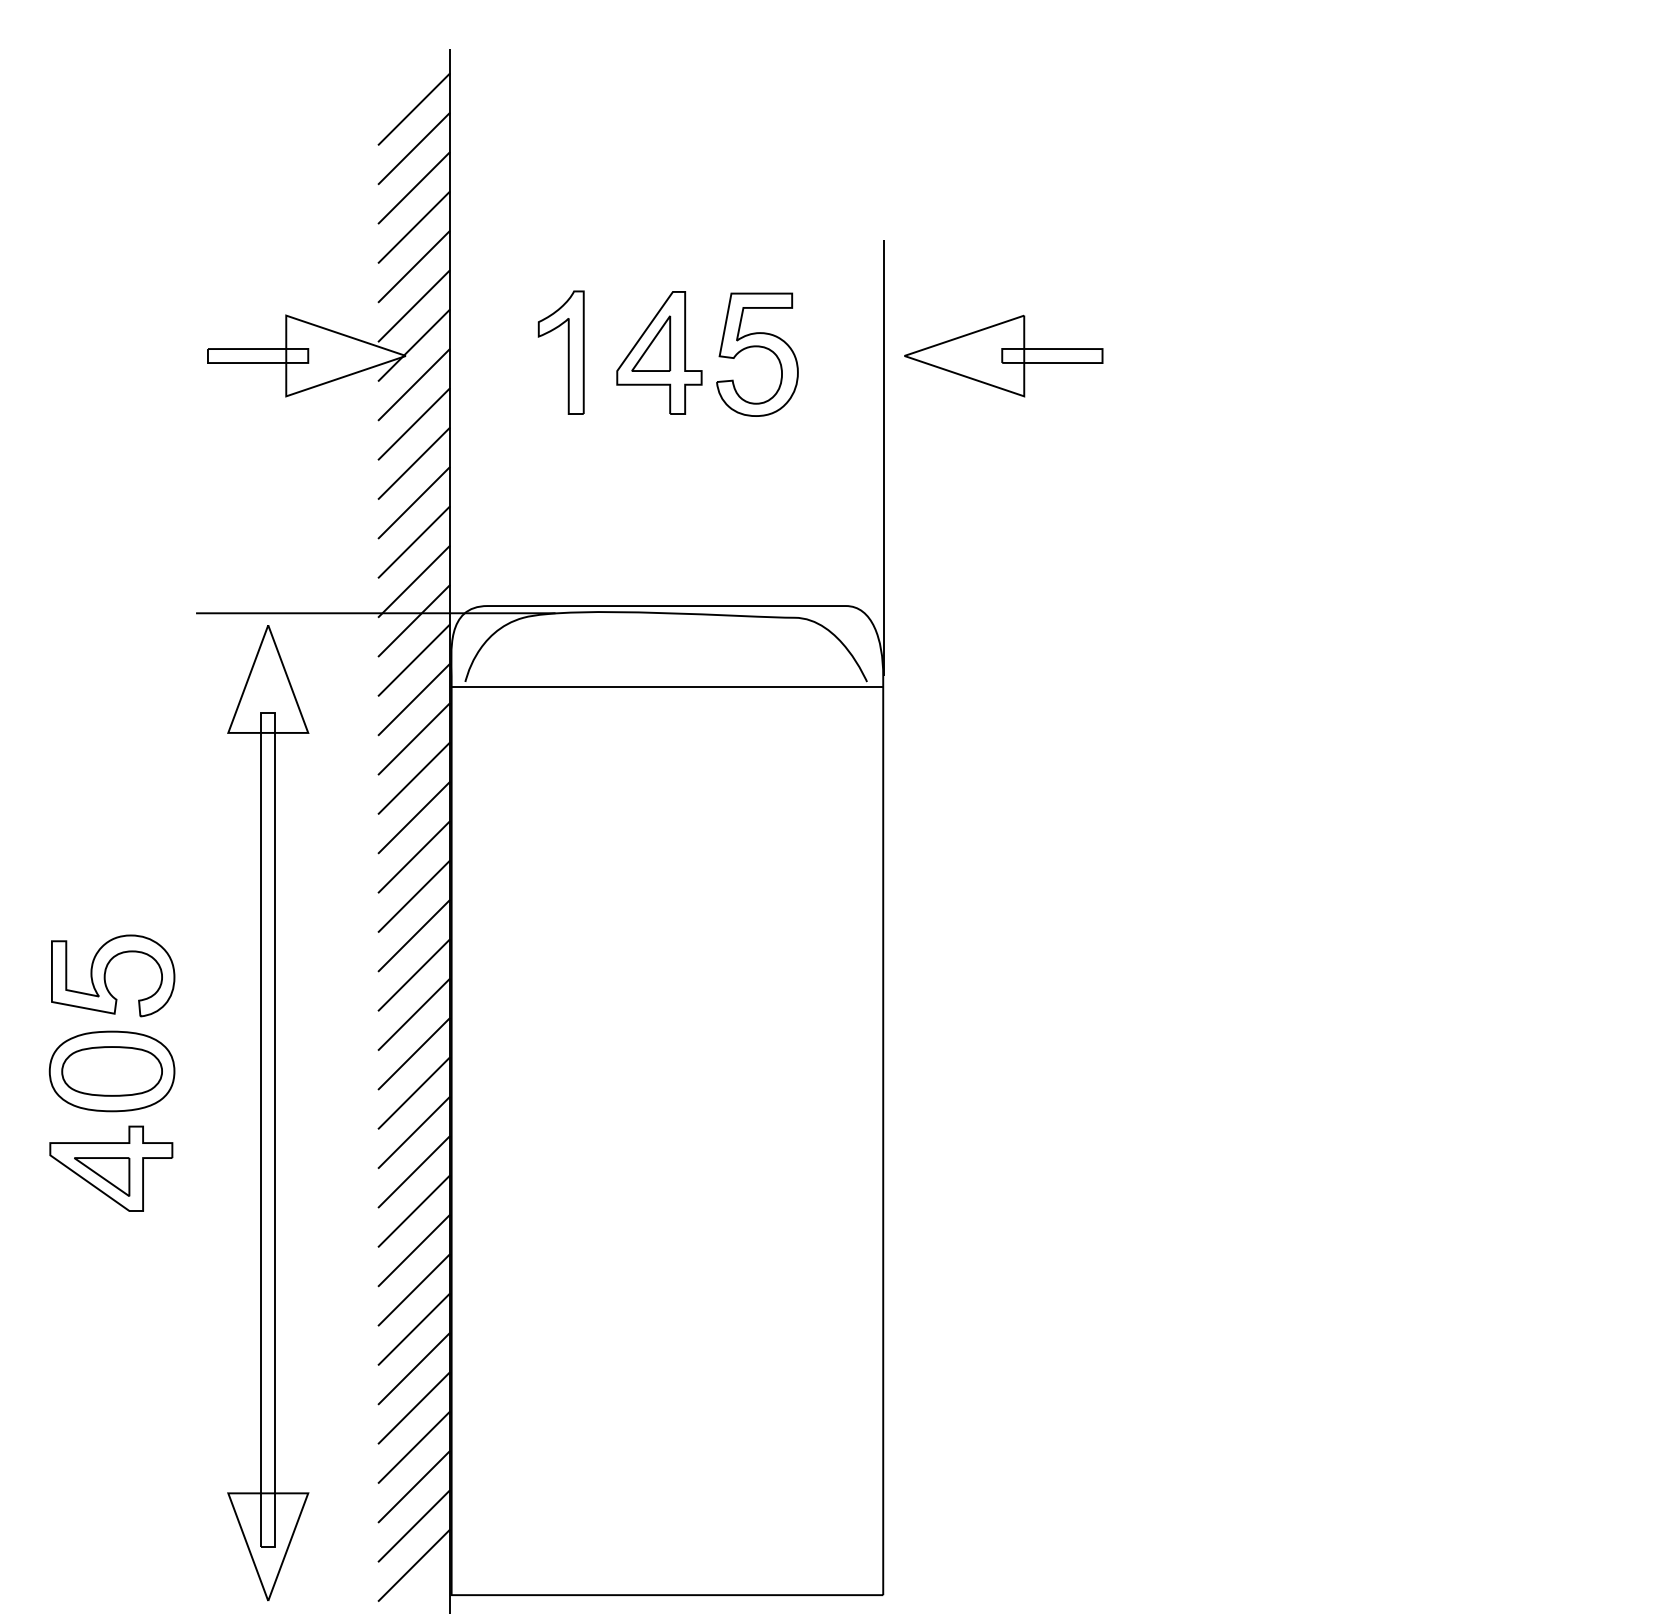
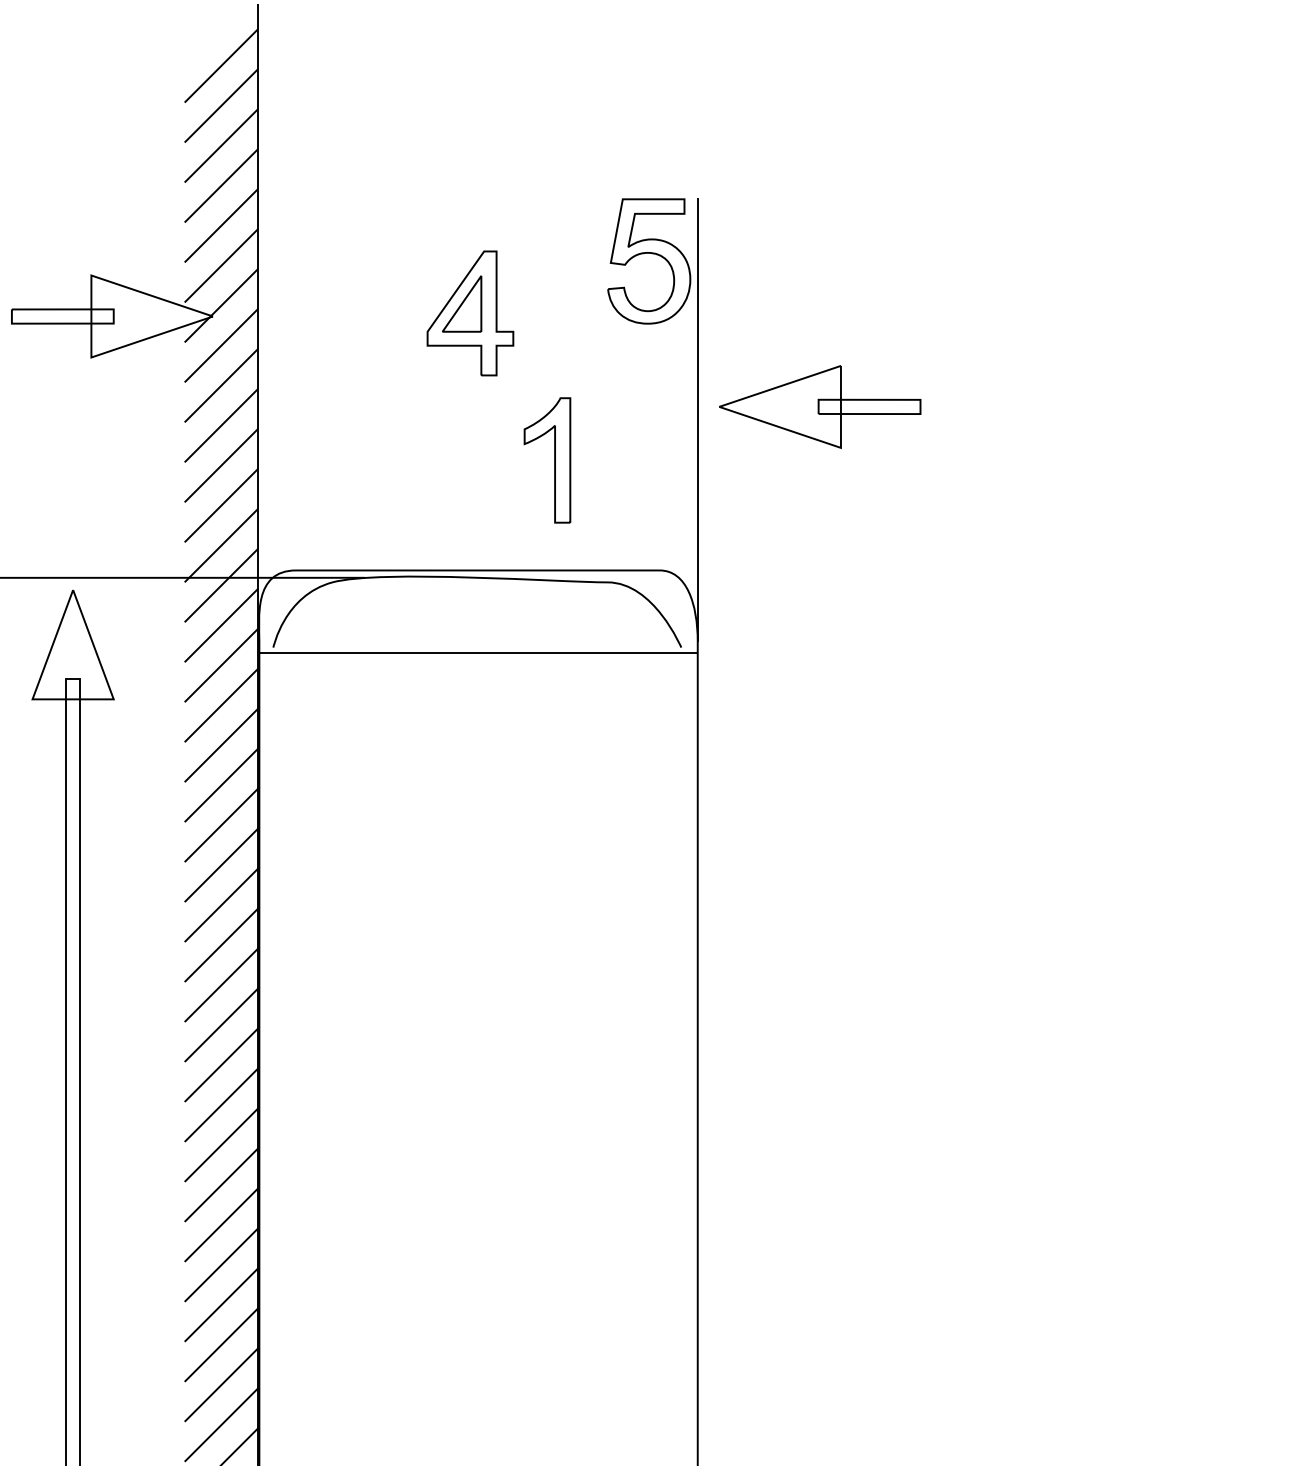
part: (757, 347) -> (649, 254), moved
part: (567, 352) -> (553, 460), moved
part: (1003, 355) -> (819, 406), moved

